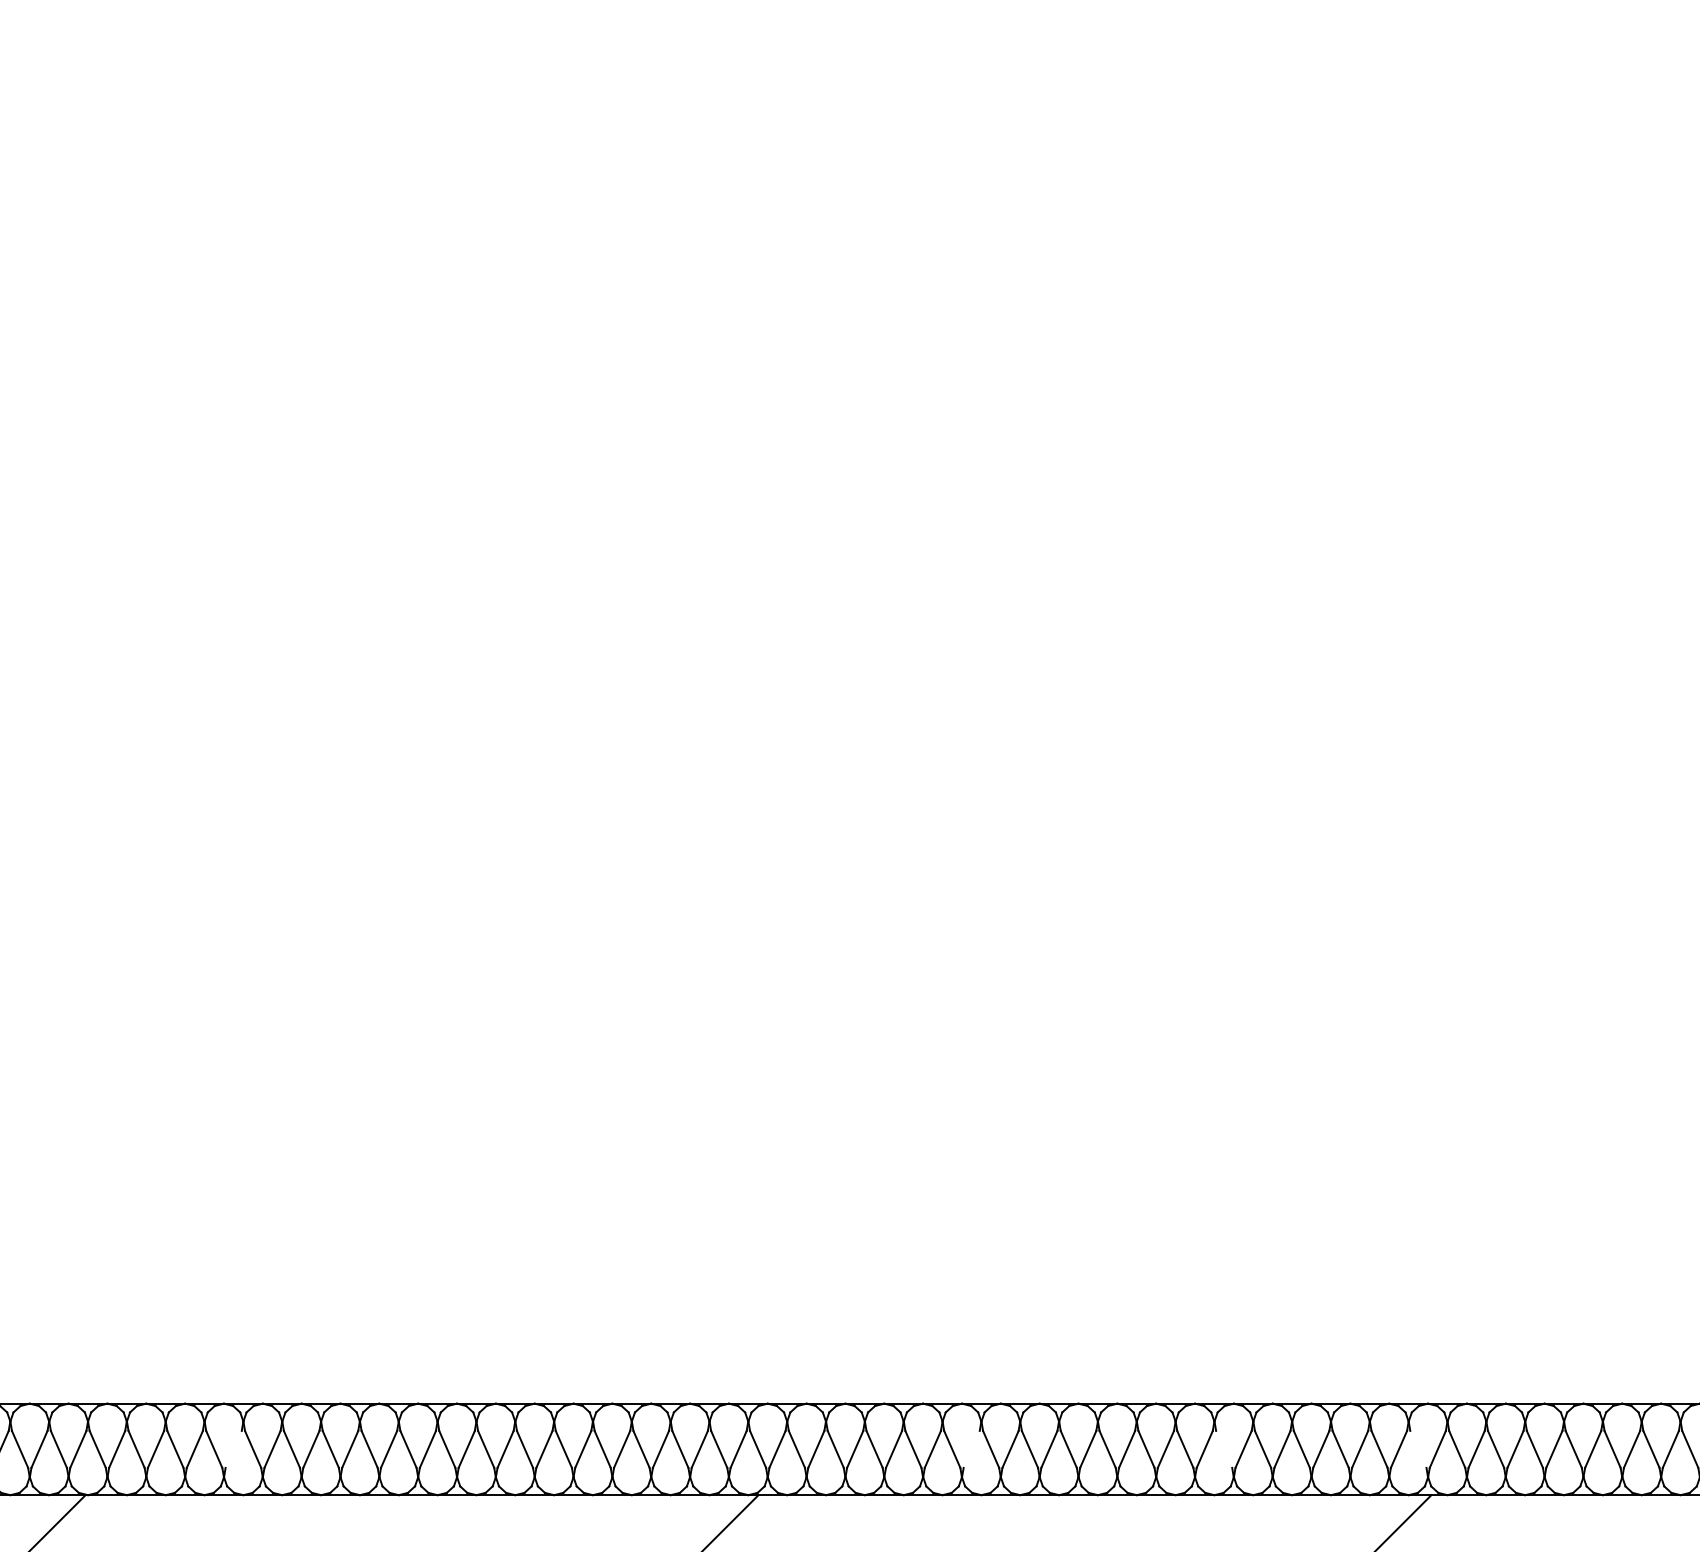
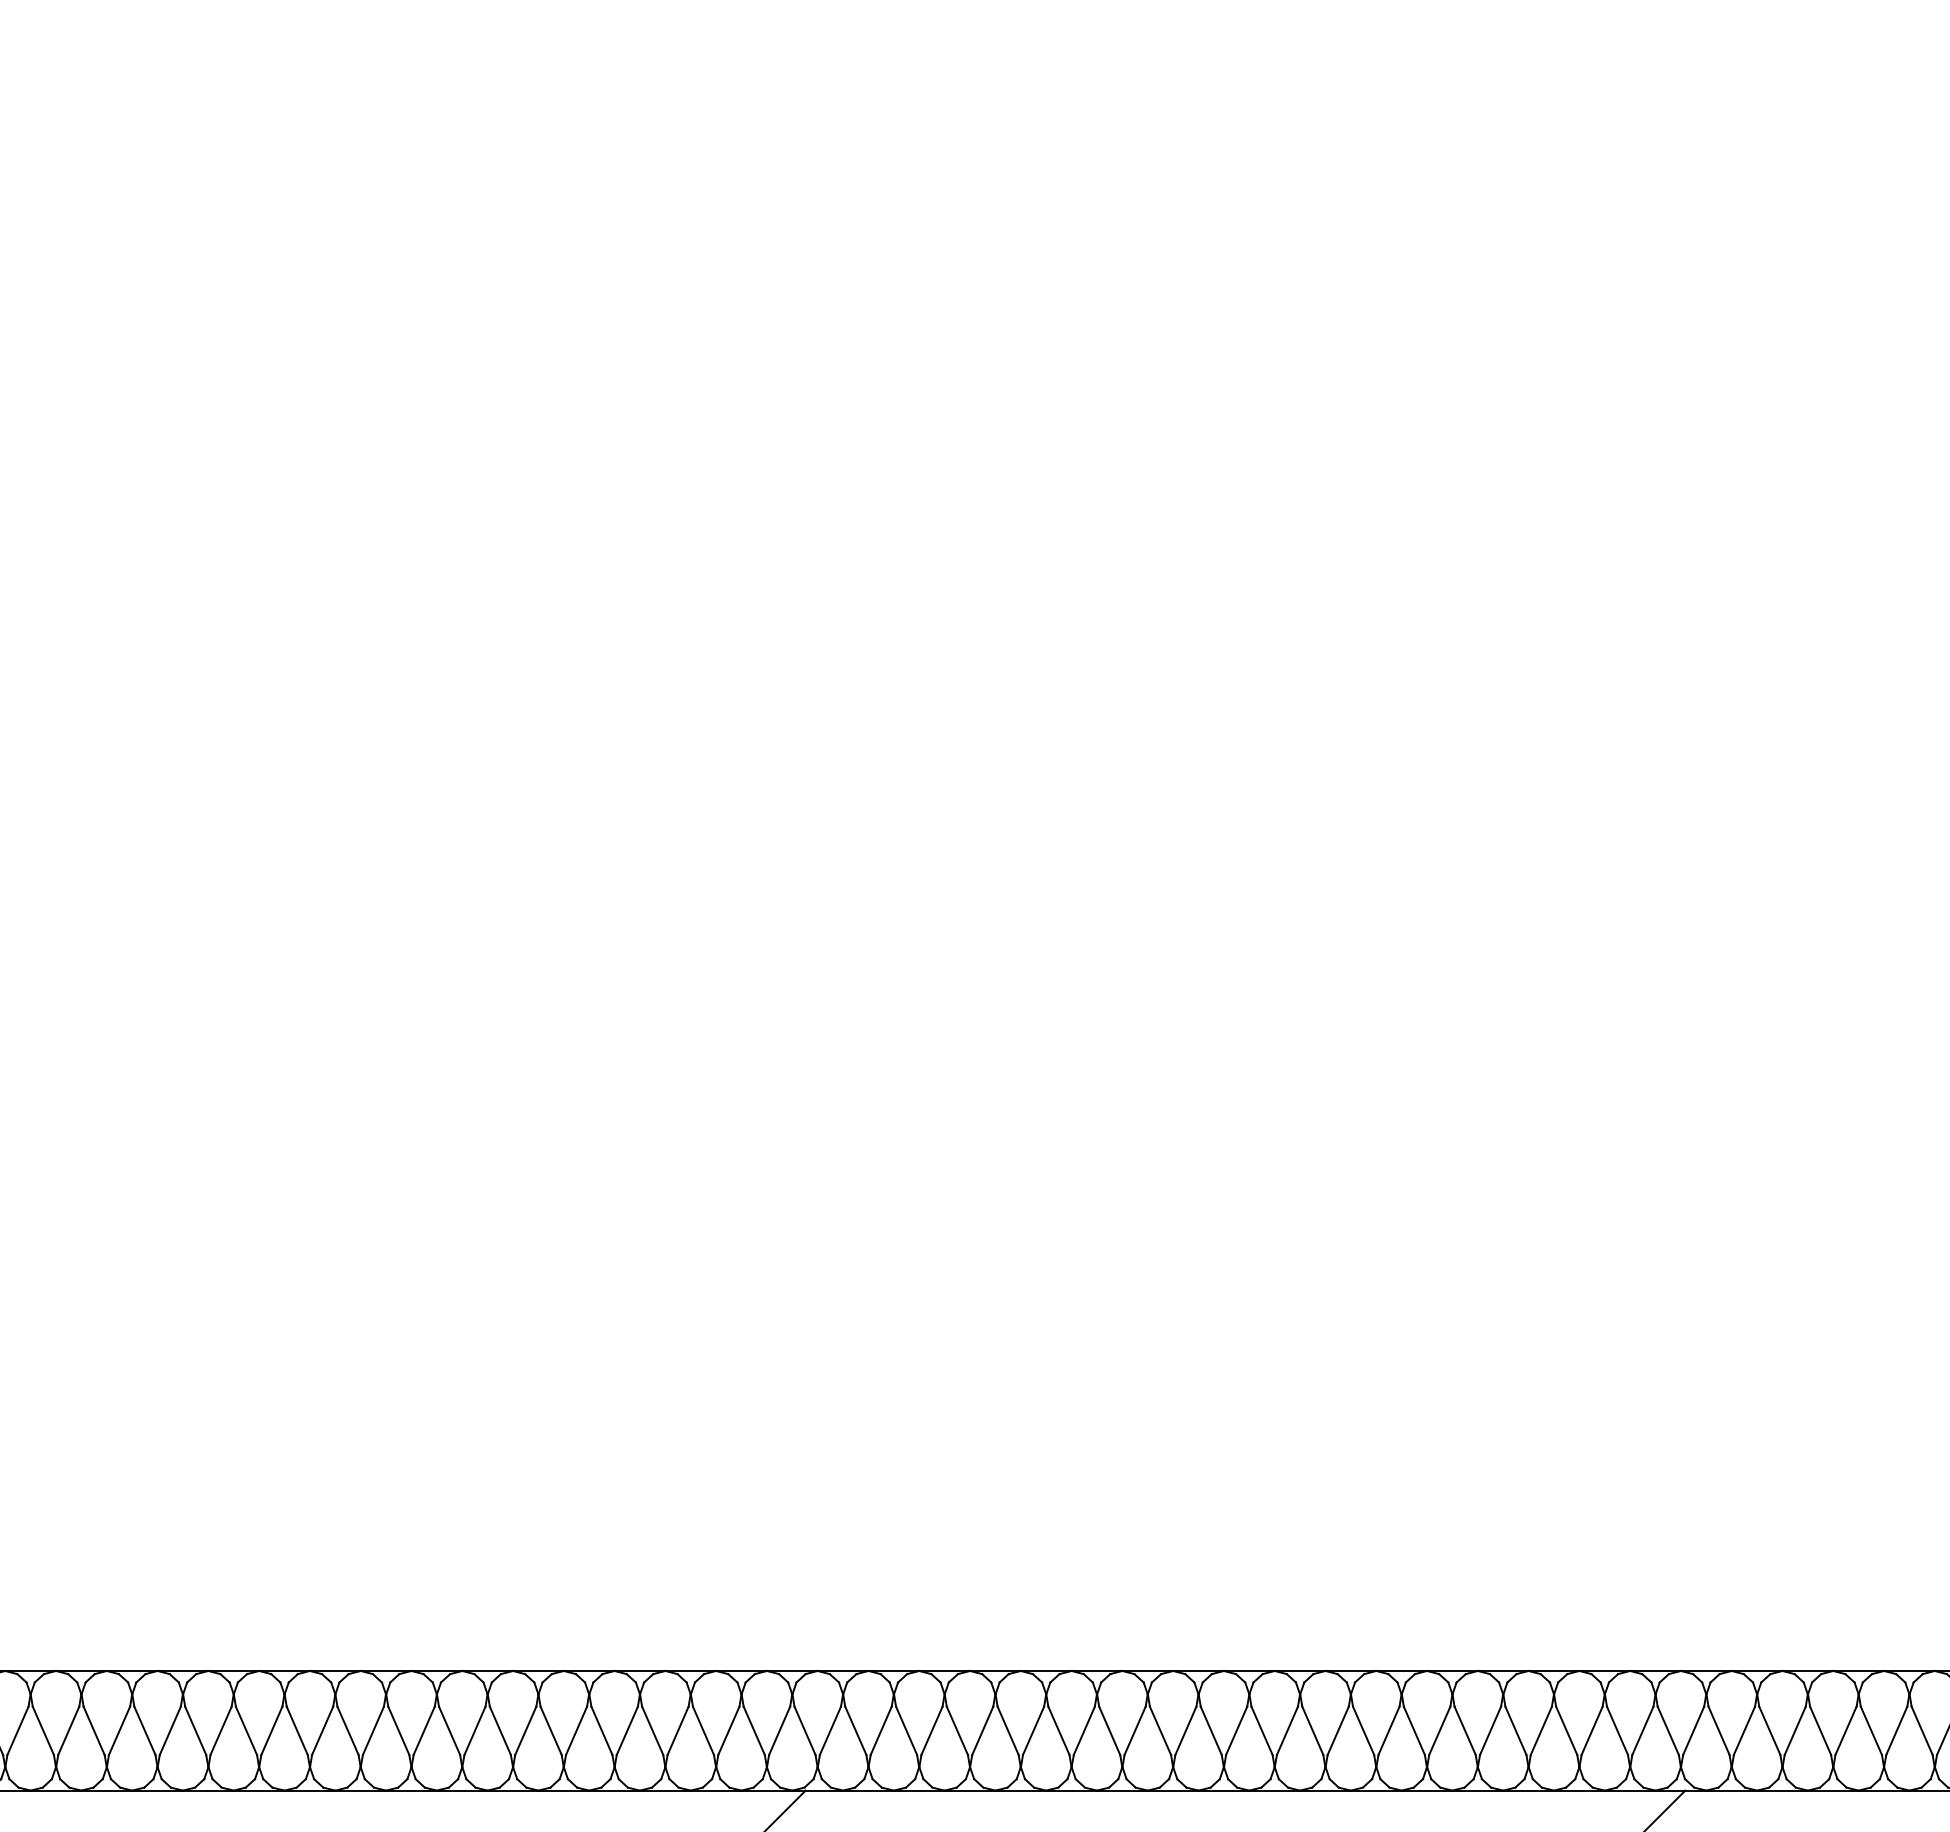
line: (233, 1448) -> (119, 1729), added
line: (971, 1448) -> (1084, 1729), added
line: (1224, 1448) -> (1414, 1729), added
line: (1418, 1448) -> (1668, 1729), added

